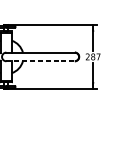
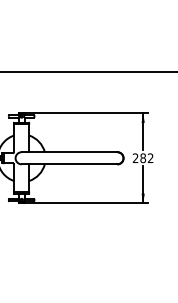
text: (98, 56) -> (150, 157), 287 -> 282
line: (40, 61) -> (69, 164), dashed -> solid

